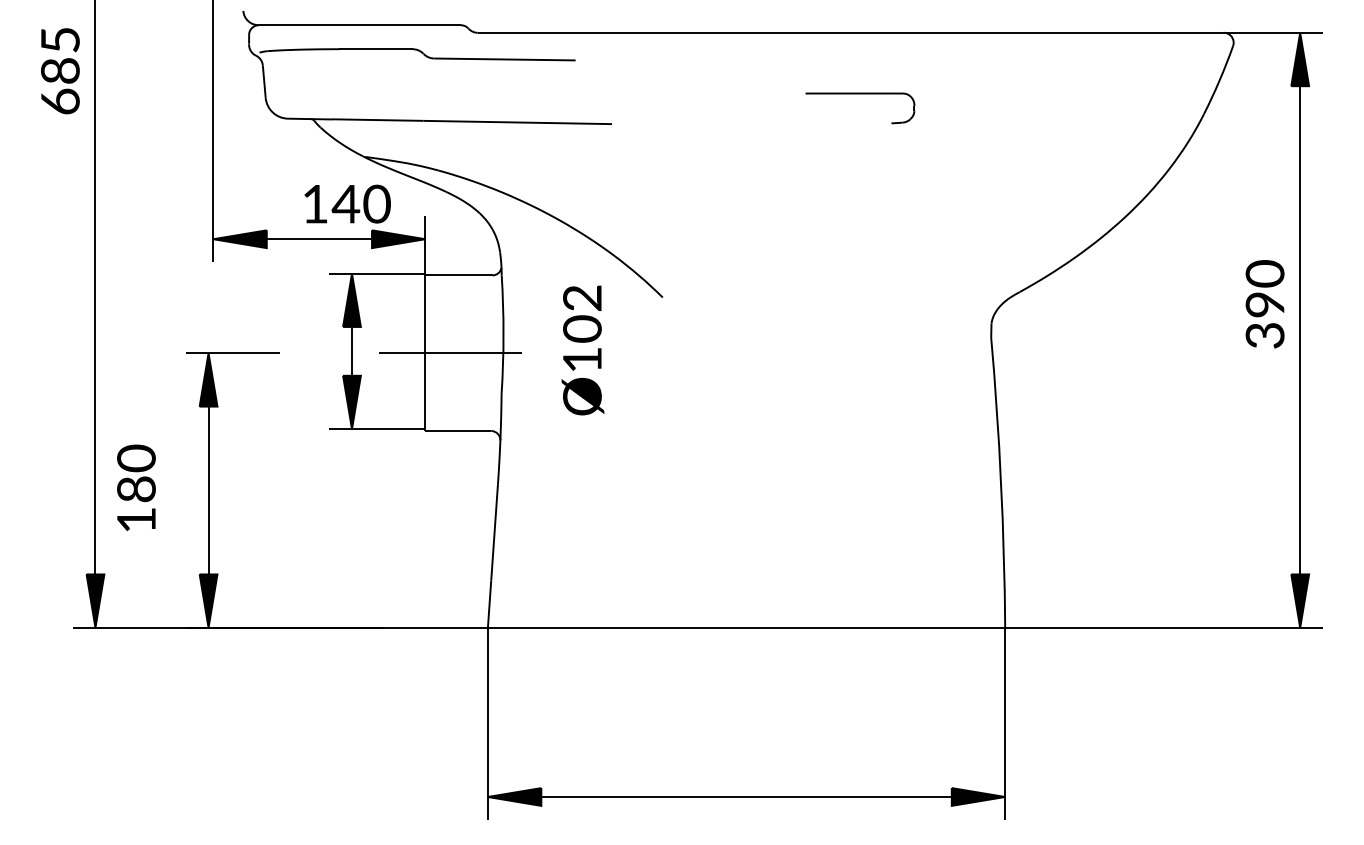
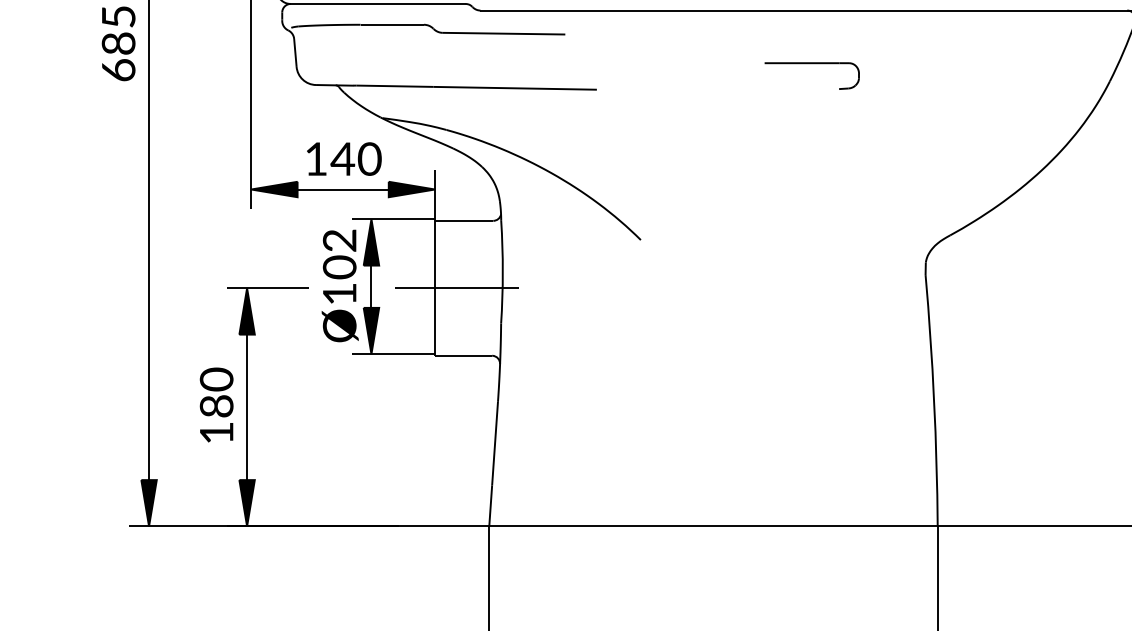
text: (347, 203) -> (344, 158), moved
text: (582, 350) -> (339, 285), moved
text: (136, 487) -> (216, 404), moved

